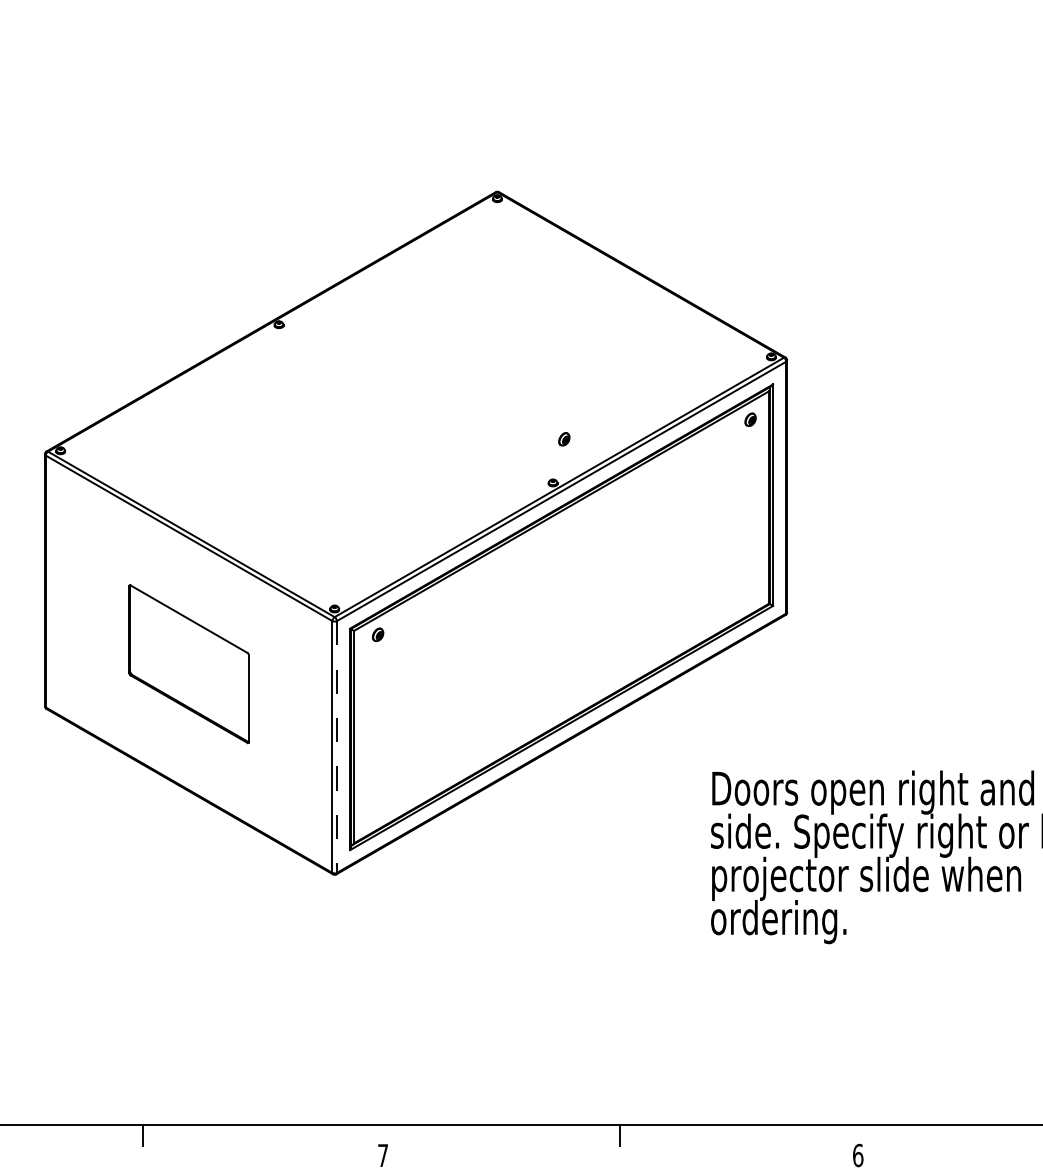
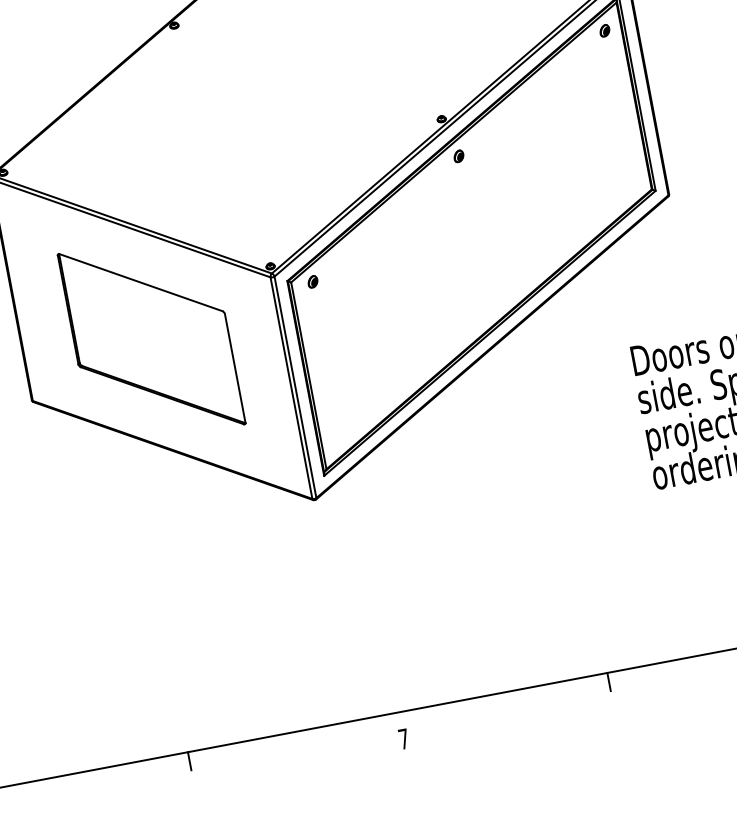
part: (564, 439) -> (459, 156), moved
part: (188, 663) -> (150, 338), size x1.43
line: (336, 746) -> (294, 387), dashed -> solid

